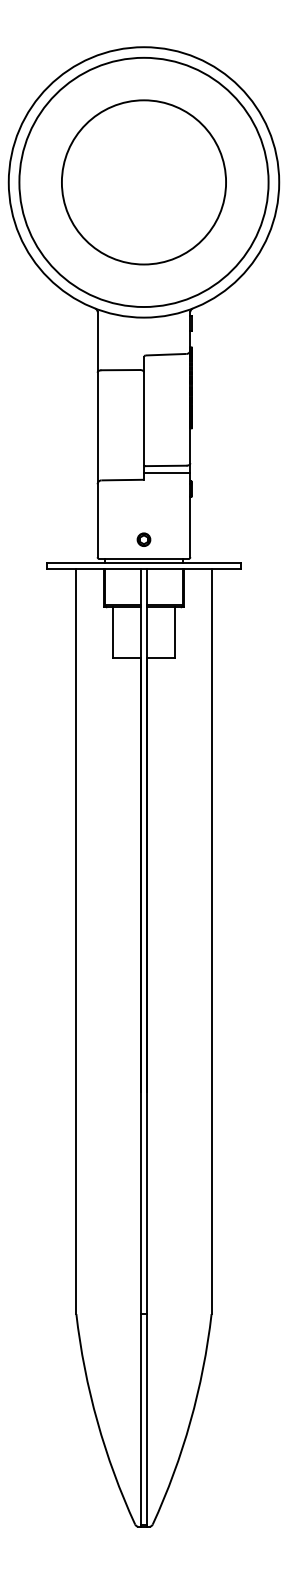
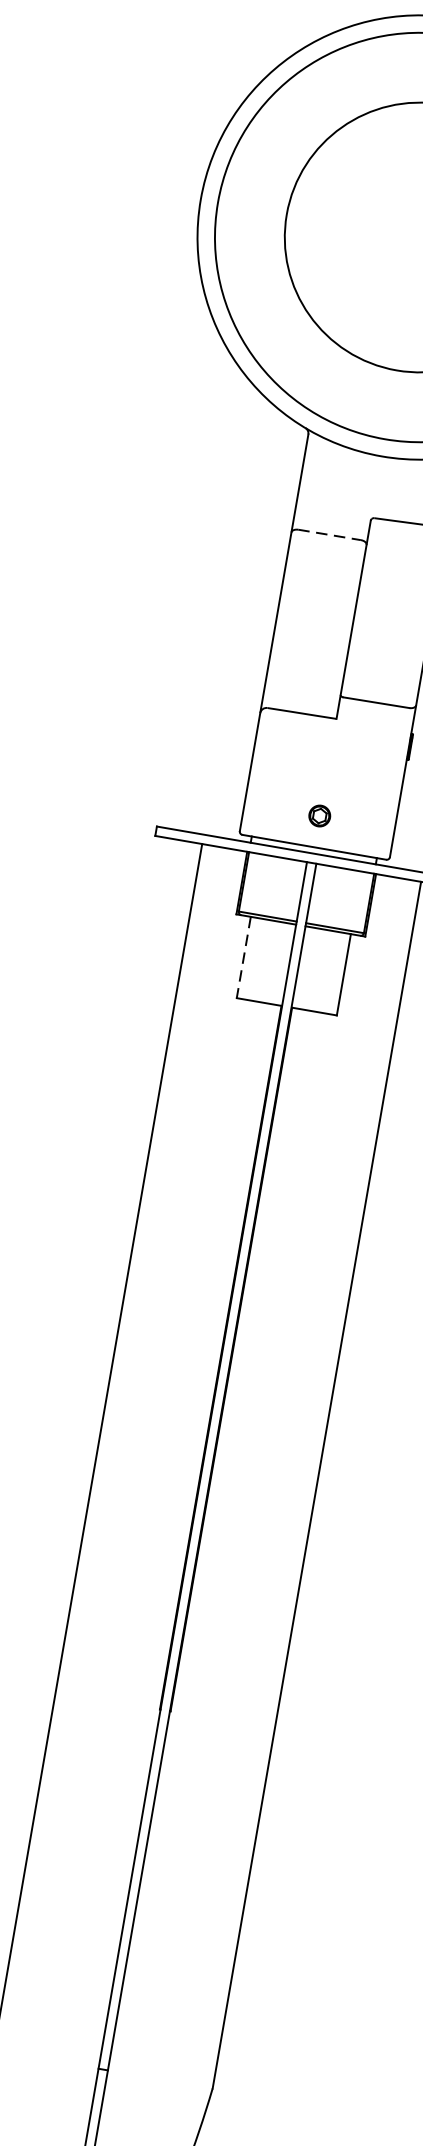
line: (121, 370) -> (330, 535), solid -> dashed
line: (167, 473) -> (376, 715), removed
line: (113, 632) -> (244, 957), solid -> dashed

